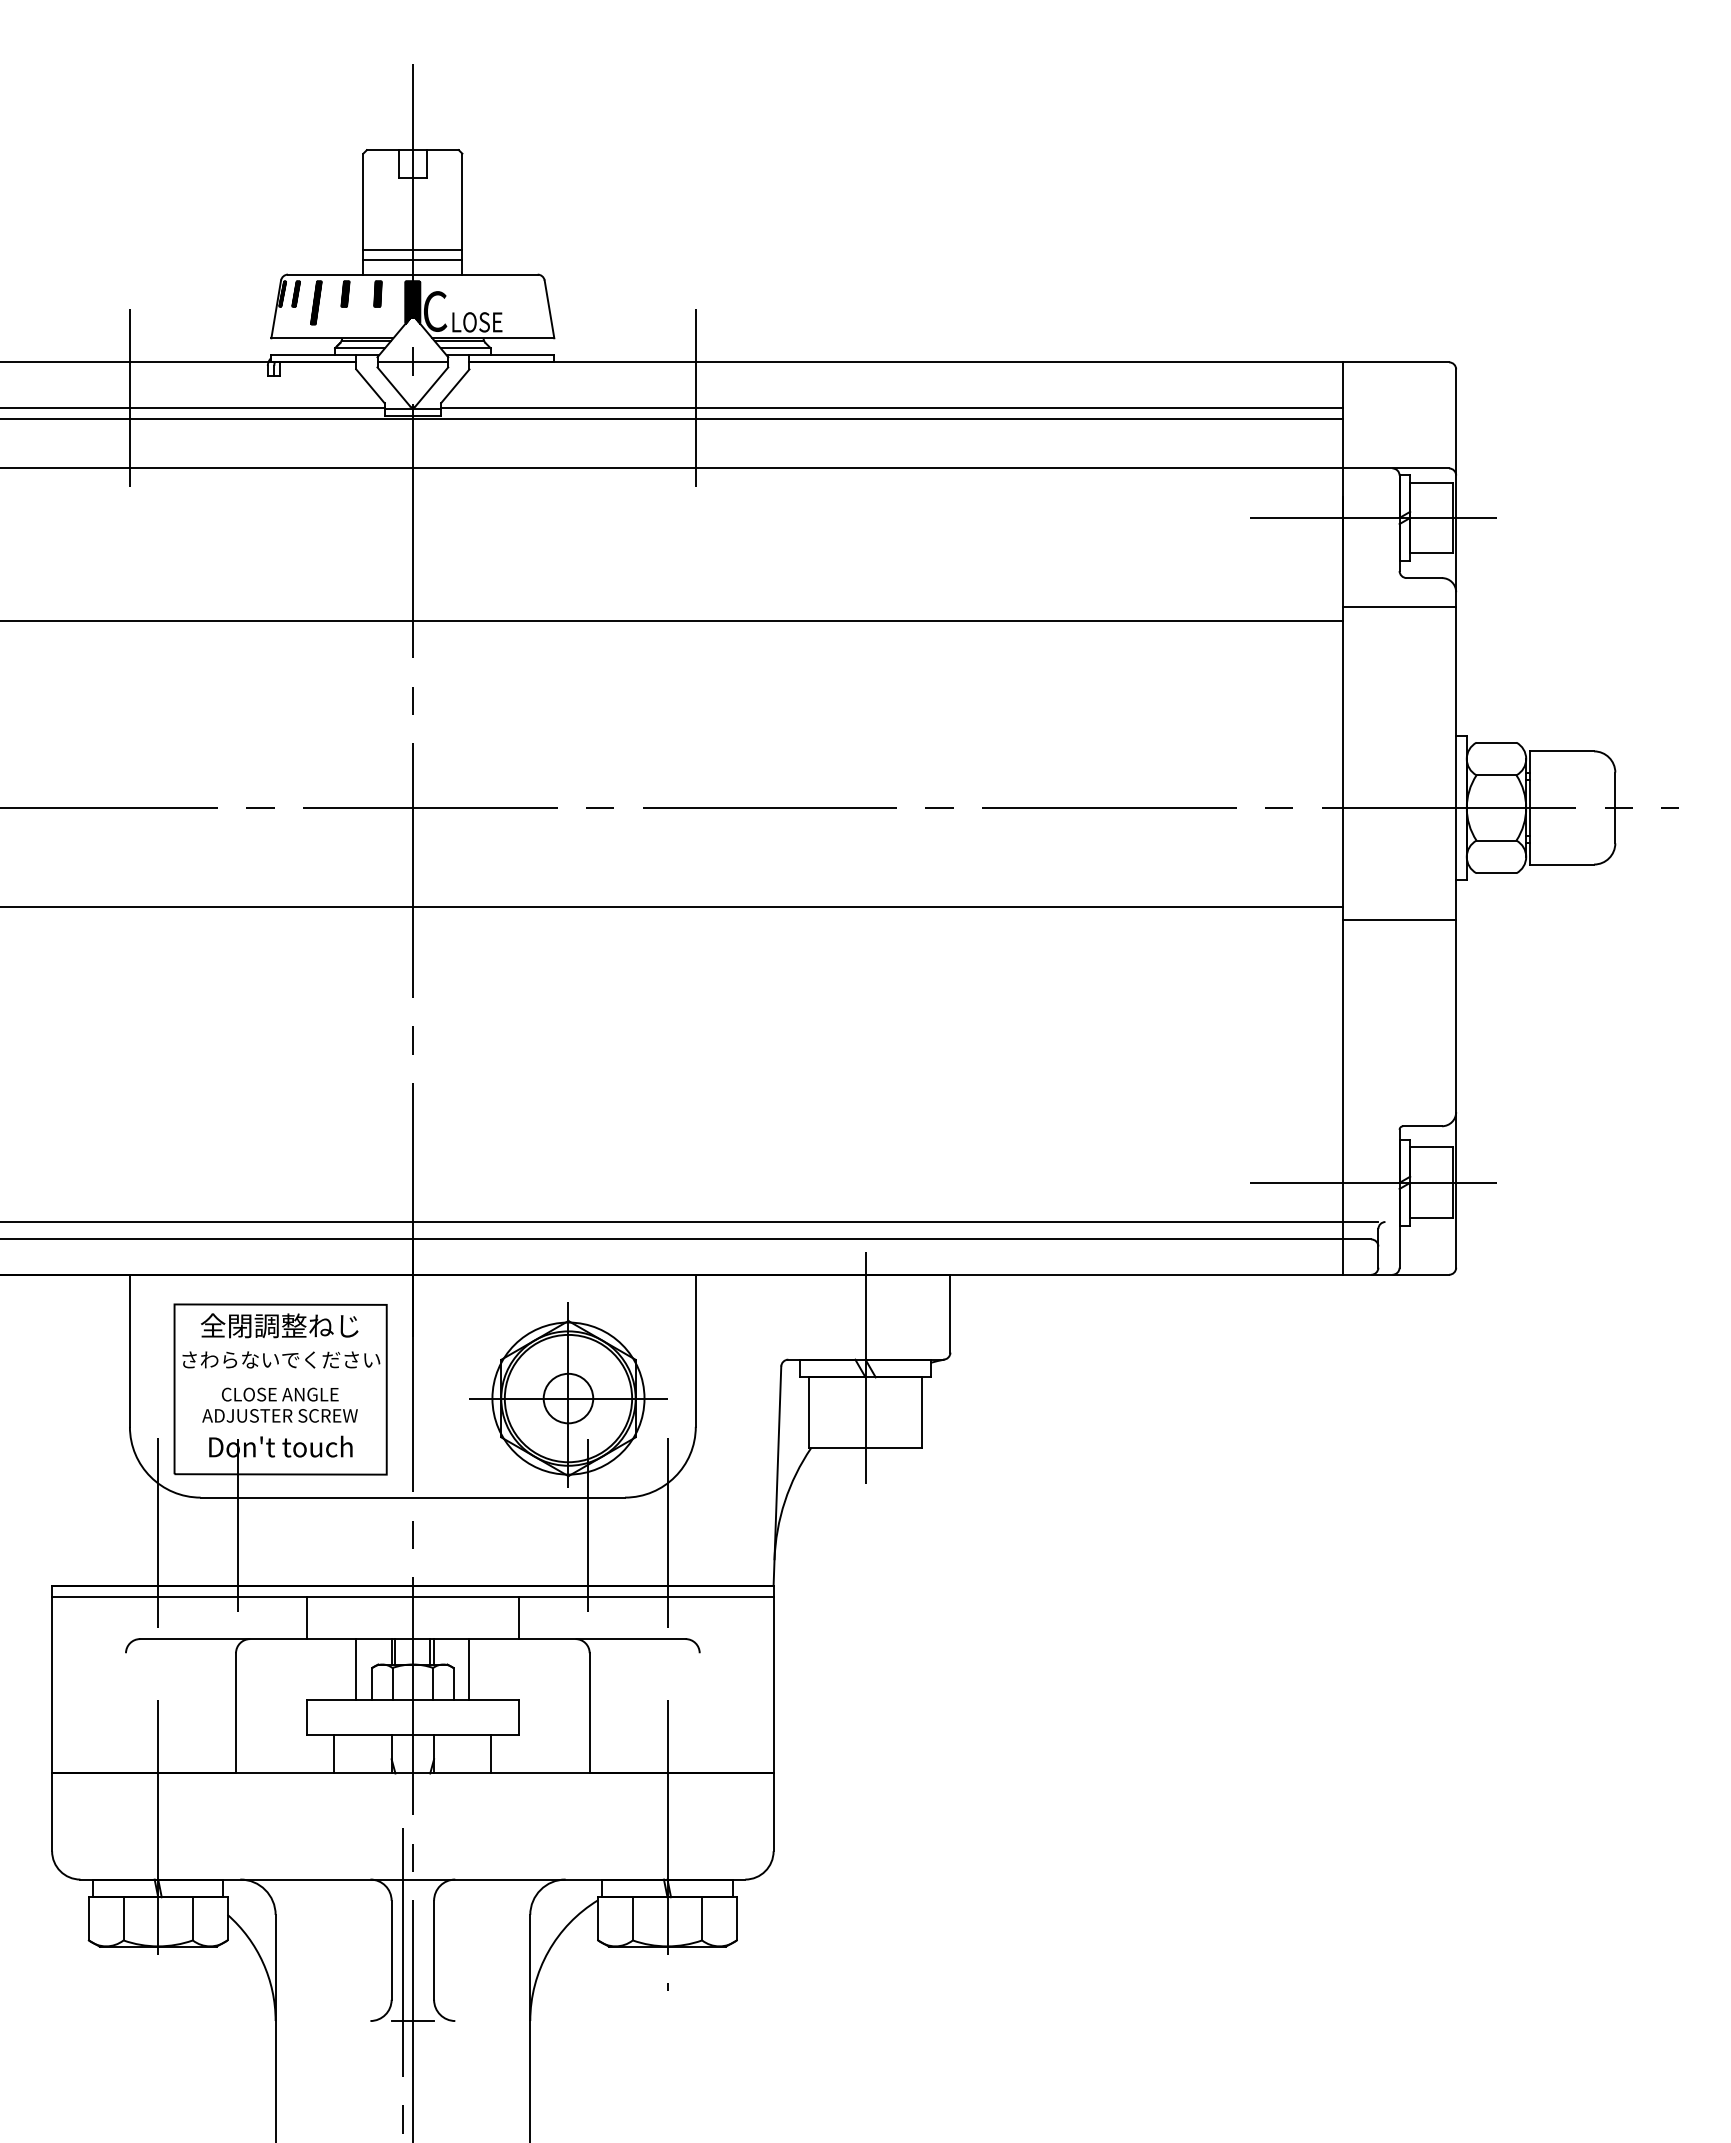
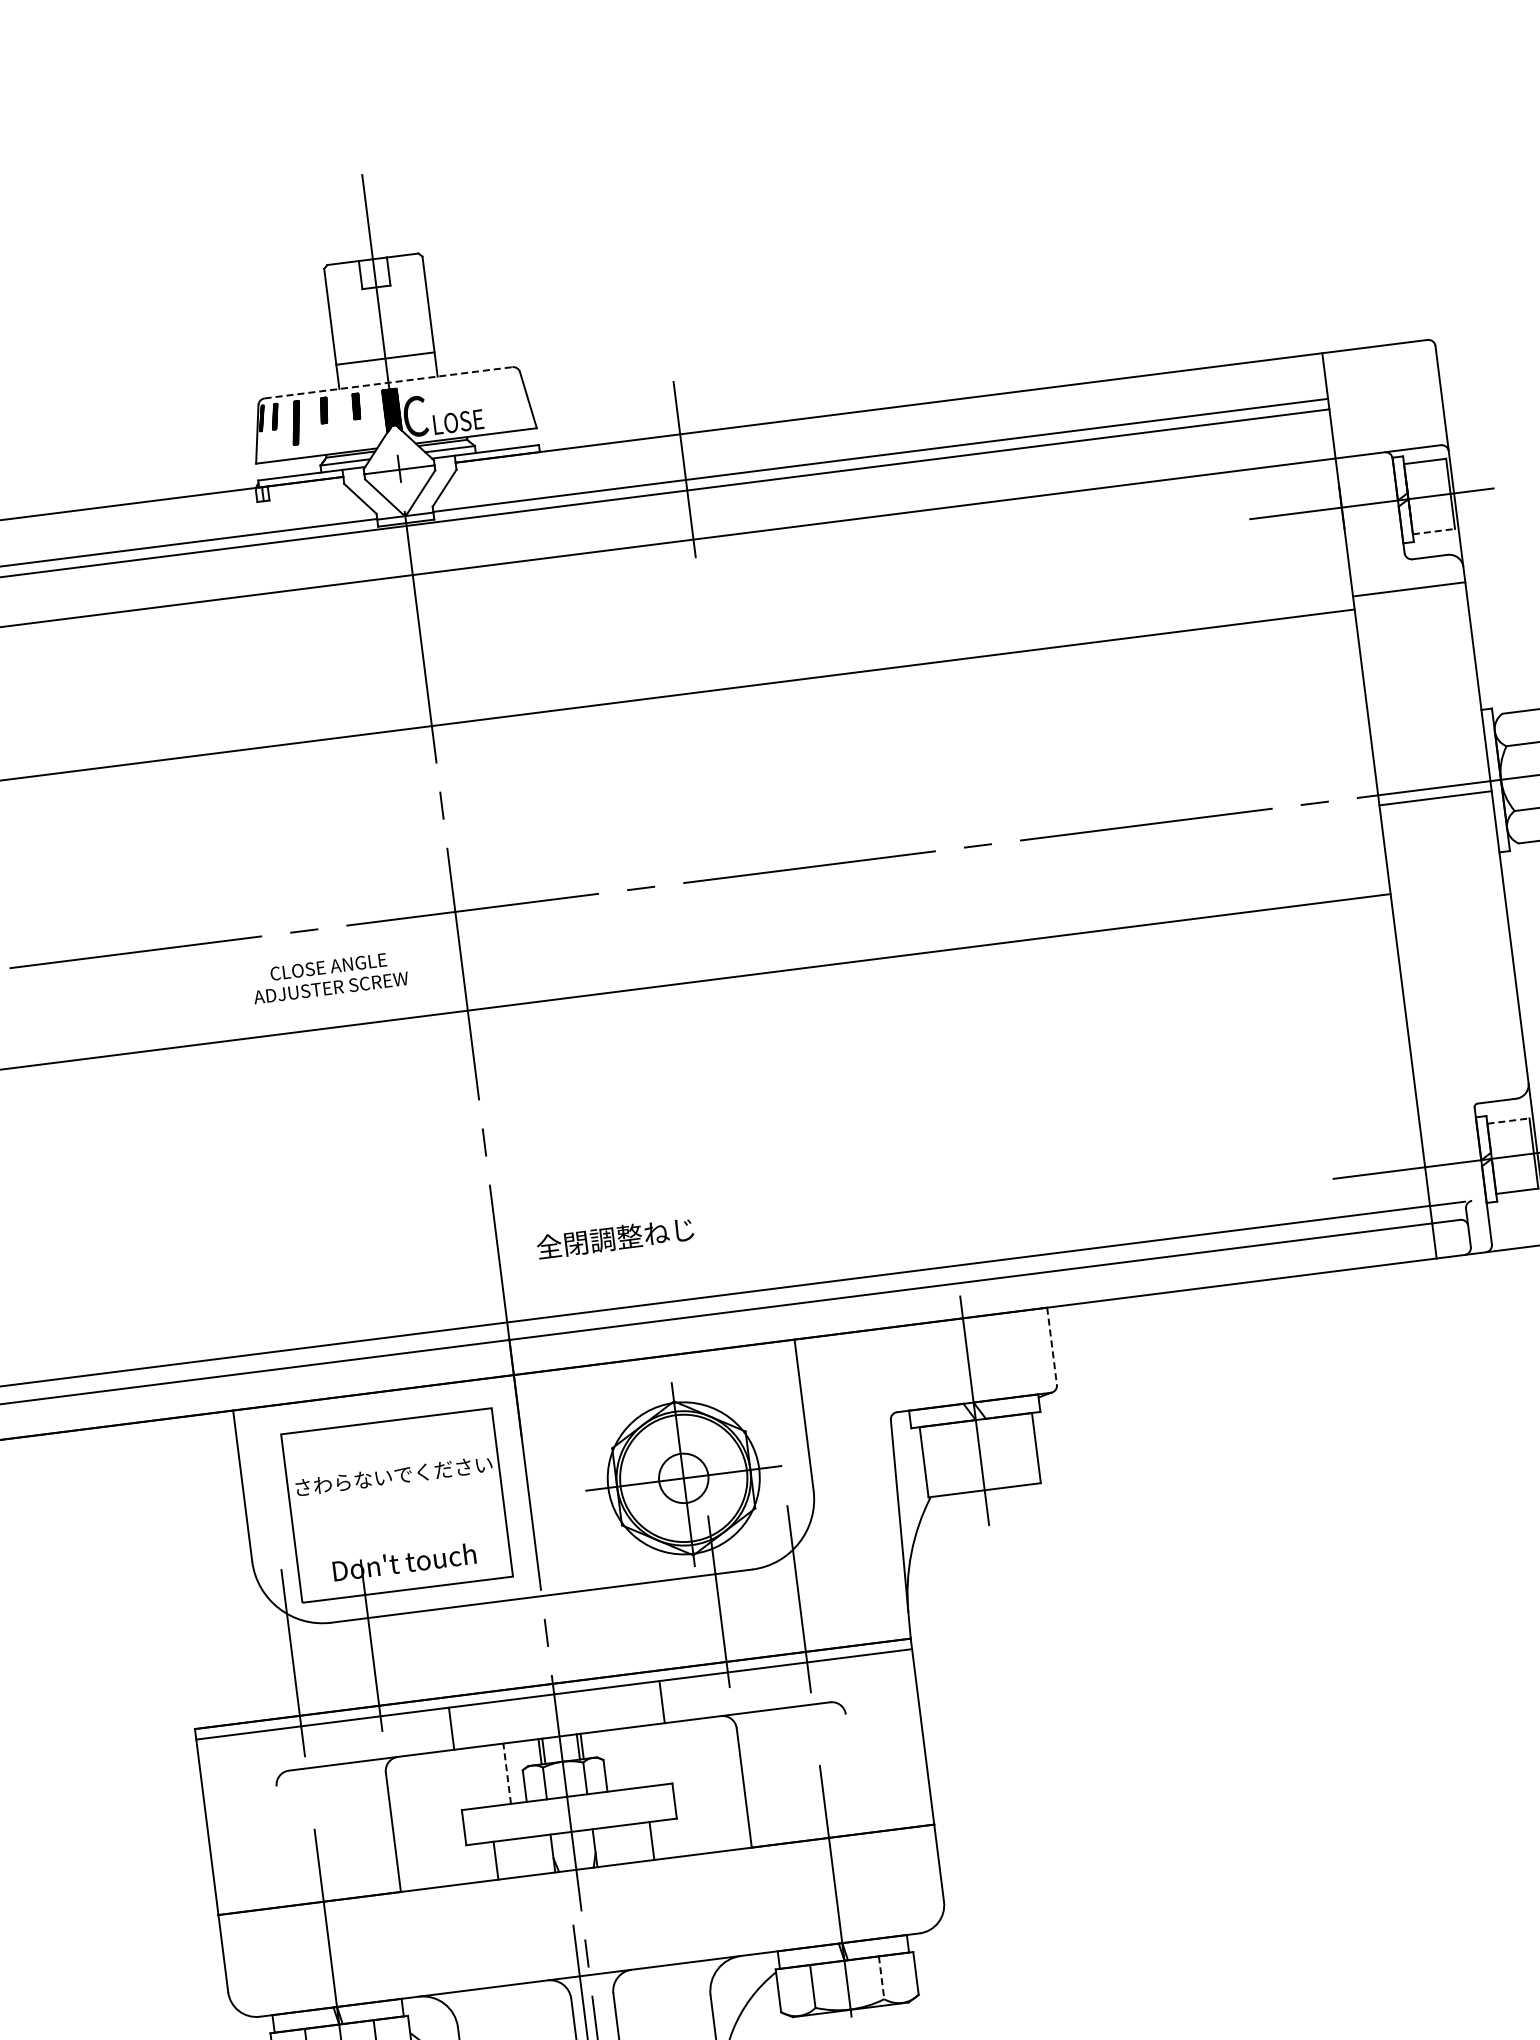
line: (412, 259) -> (386, 367), removed
line: (412, 274) -> (388, 382), solid -> dashed
line: (129, 397) -> (122, 540), removed
line: (1431, 553) -> (1434, 531), solid -> dashed
line: (1399, 920) -> (1435, 798), moved
line: (1431, 1147) -> (1508, 1121), solid -> dashed
line: (950, 1313) -> (1052, 1346), solid -> dashed
text: (279, 1325) -> (615, 1238), moved
text: (279, 1404) -> (329, 976), moved
line: (356, 1668) -> (507, 1772), solid -> dashed
line: (469, 1669) -> (619, 1759), removed
line: (702, 1918) -> (881, 1977), solid -> dashed

